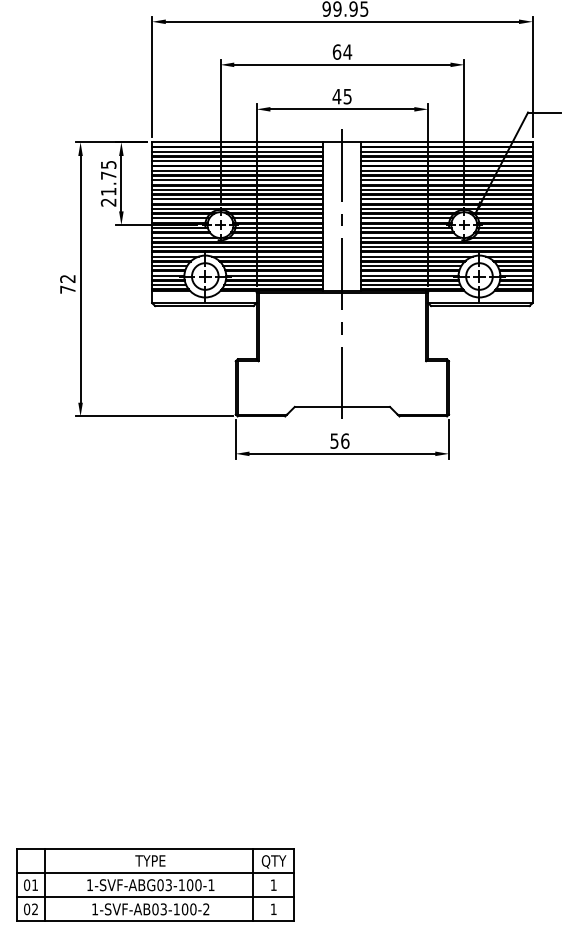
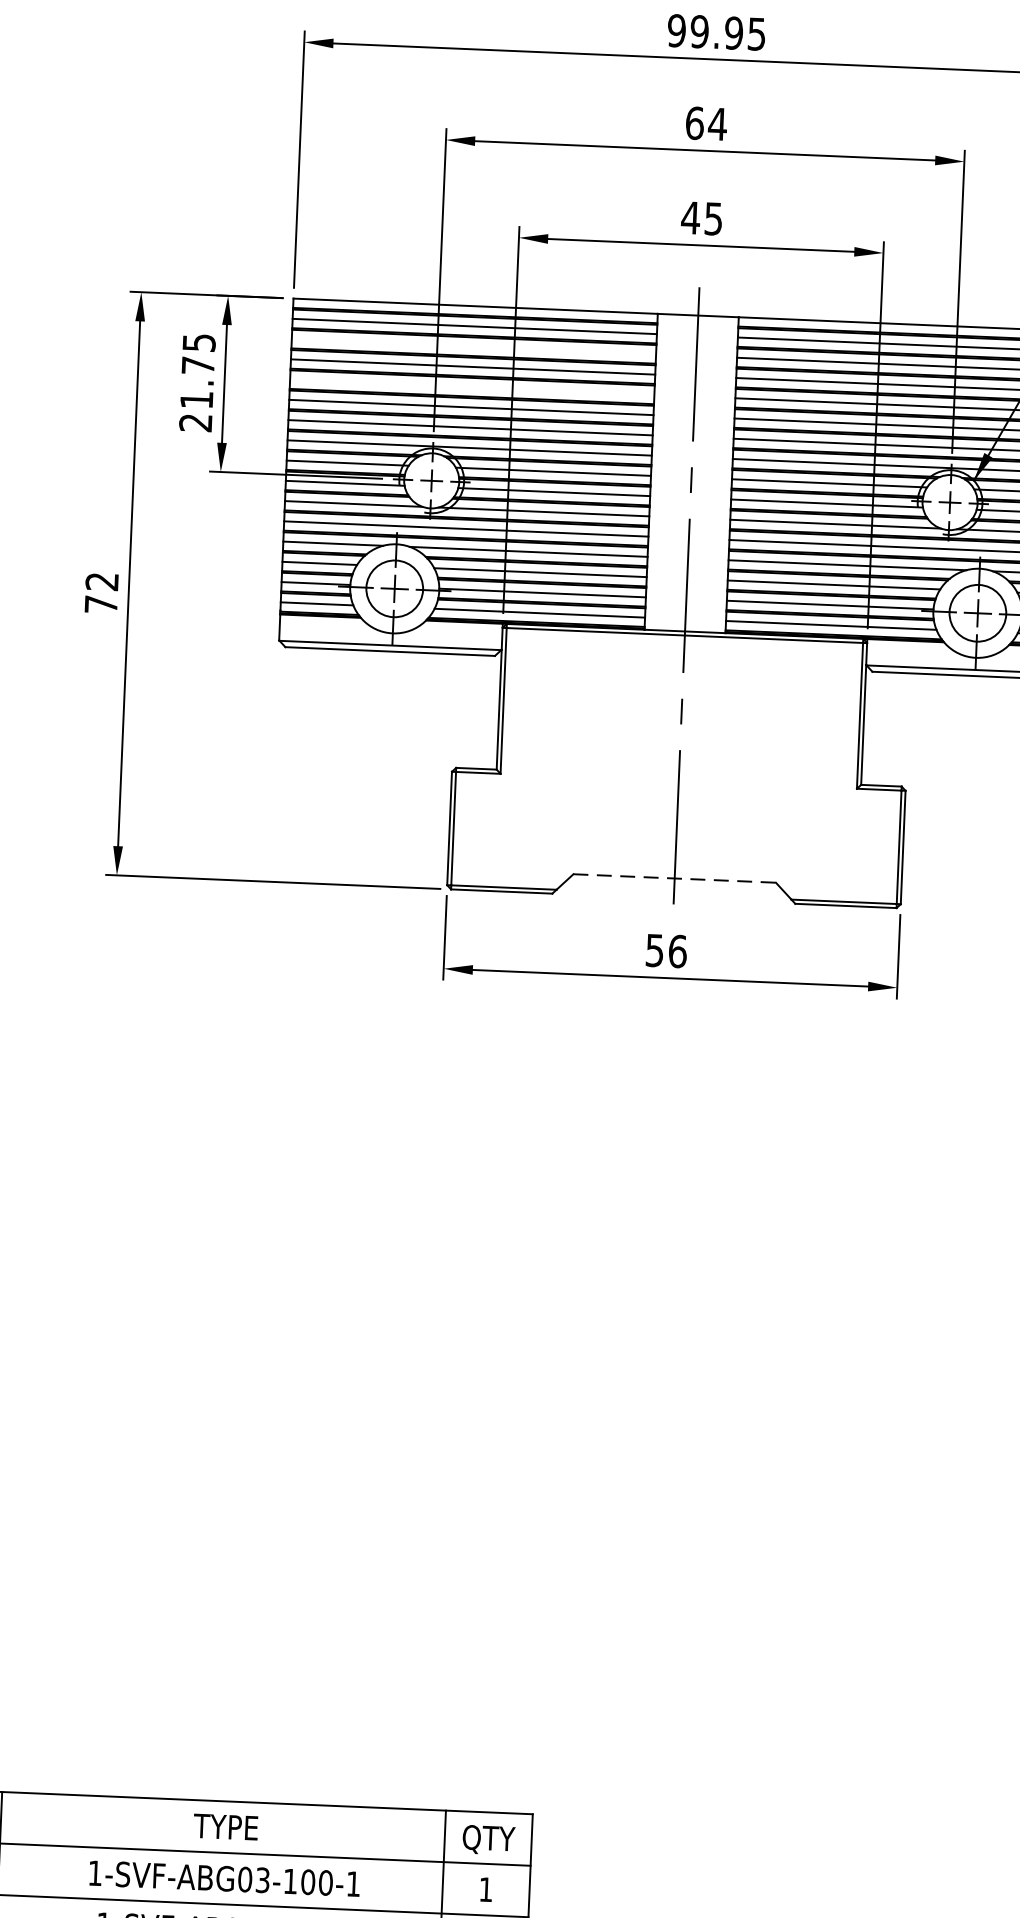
line: (237, 161) -> (473, 347), removed
line: (237, 180) -> (471, 387), removed
line: (342, 406) -> (674, 877), solid -> dashed

